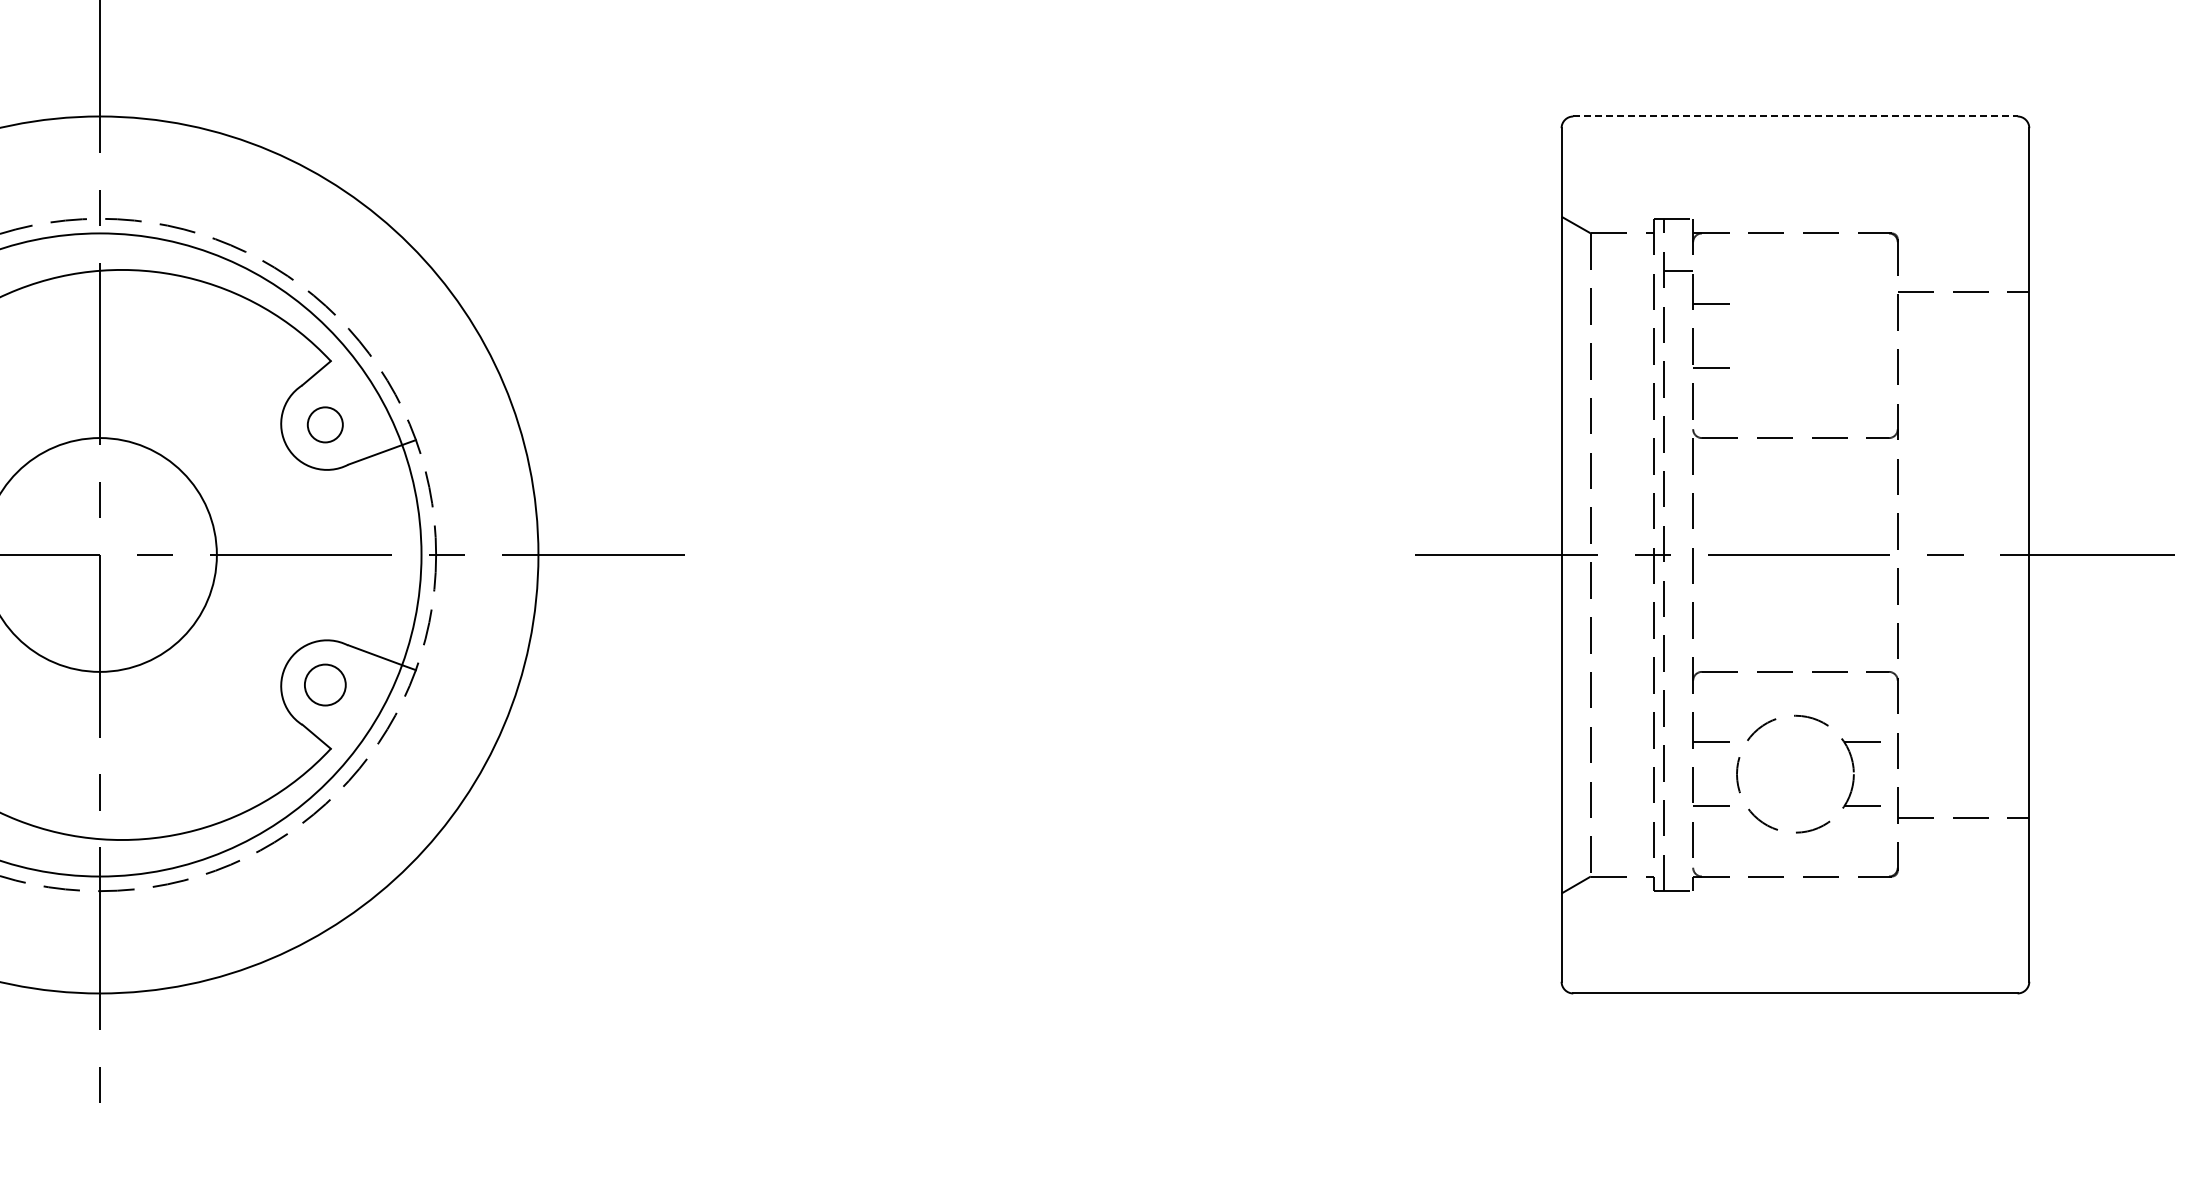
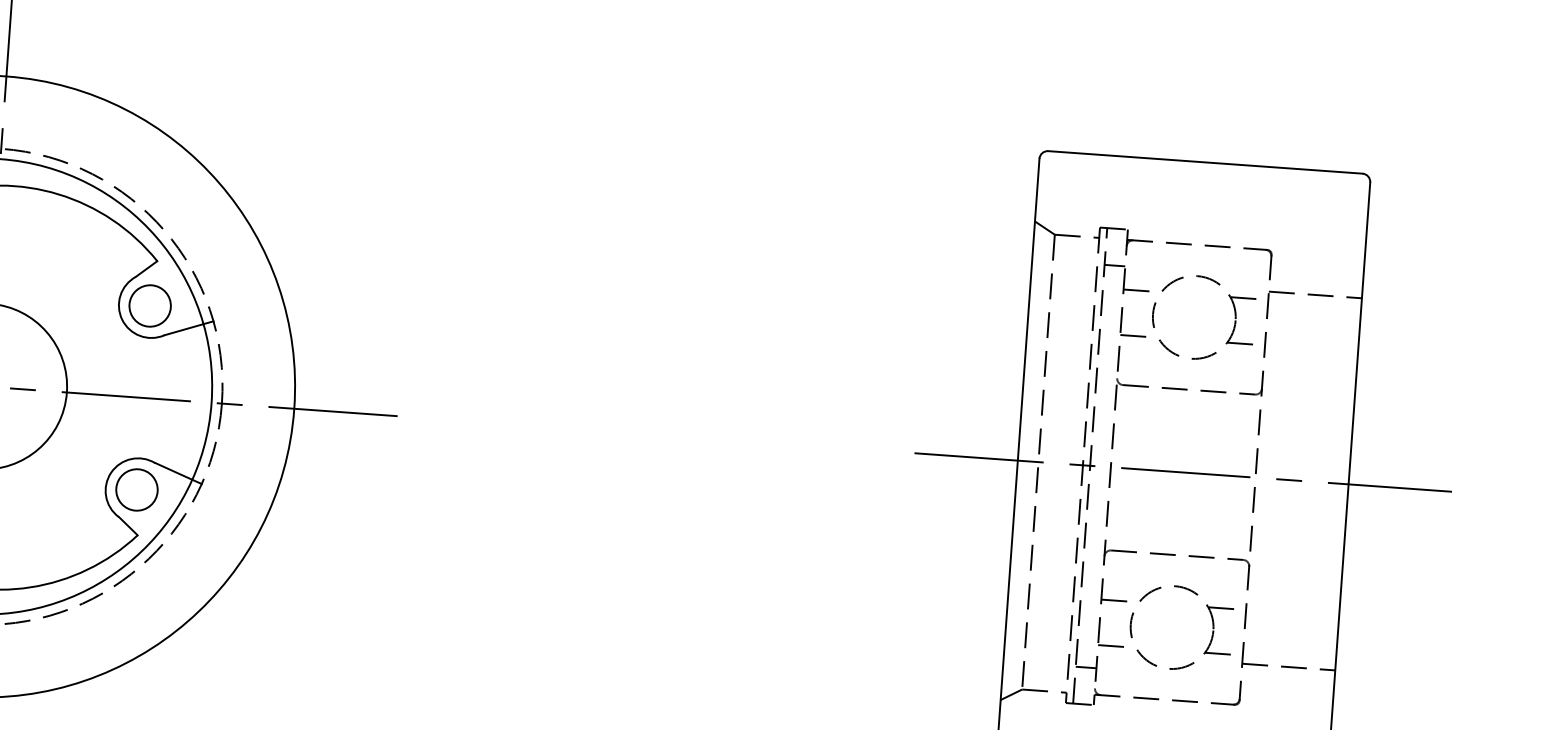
line: (1795, 116) -> (1205, 162), dashed -> solid
part: (1852, 333) -> (1234, 318), added
circle: (325, 424) -> (150, 305), size x1.67
circle: (325, 684) -> (137, 489), size x1.43
line: (1678, 839) -> (1086, 667), added

